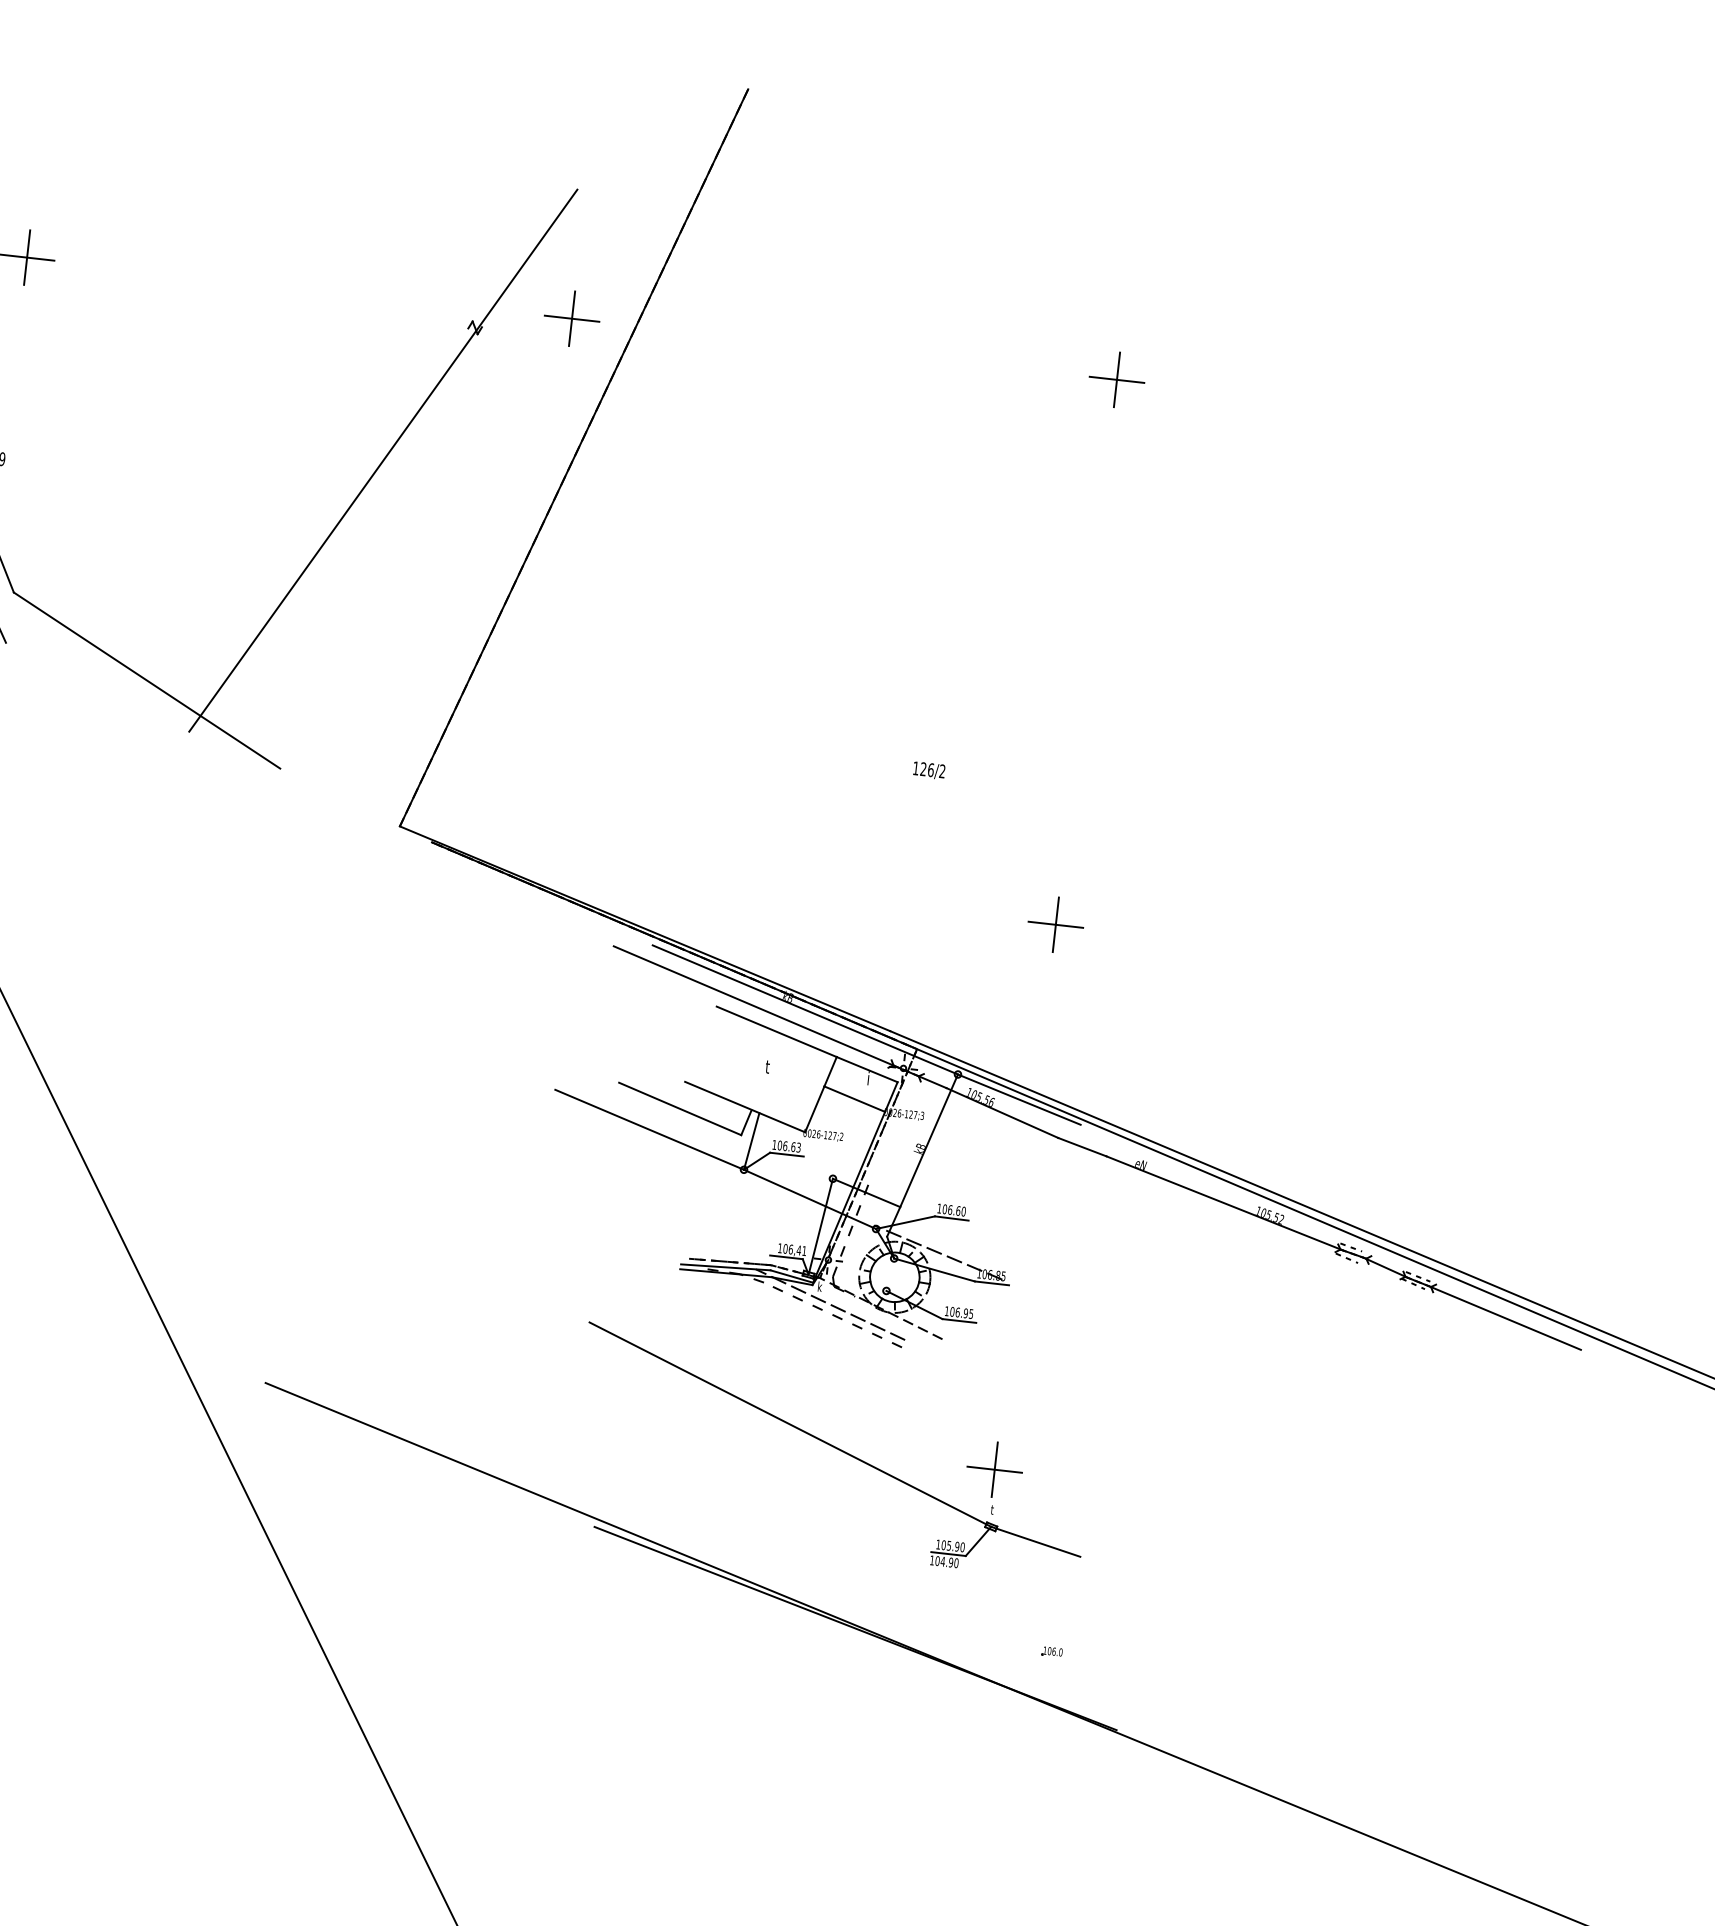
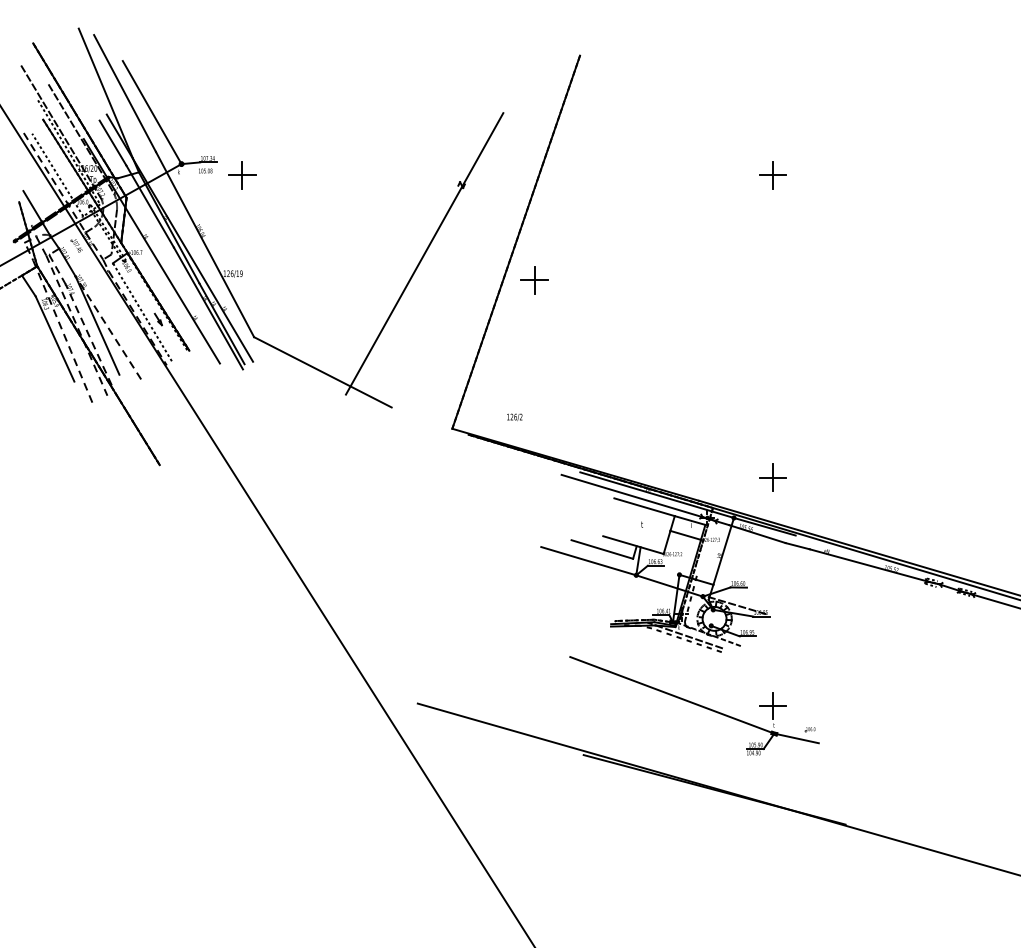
part: (571, 318) -> (534, 280), moved
text: (928, 770) -> (514, 417), moved
part: (1054, 924) -> (772, 477), moved
part: (1050, 1651) -> (809, 729), moved

